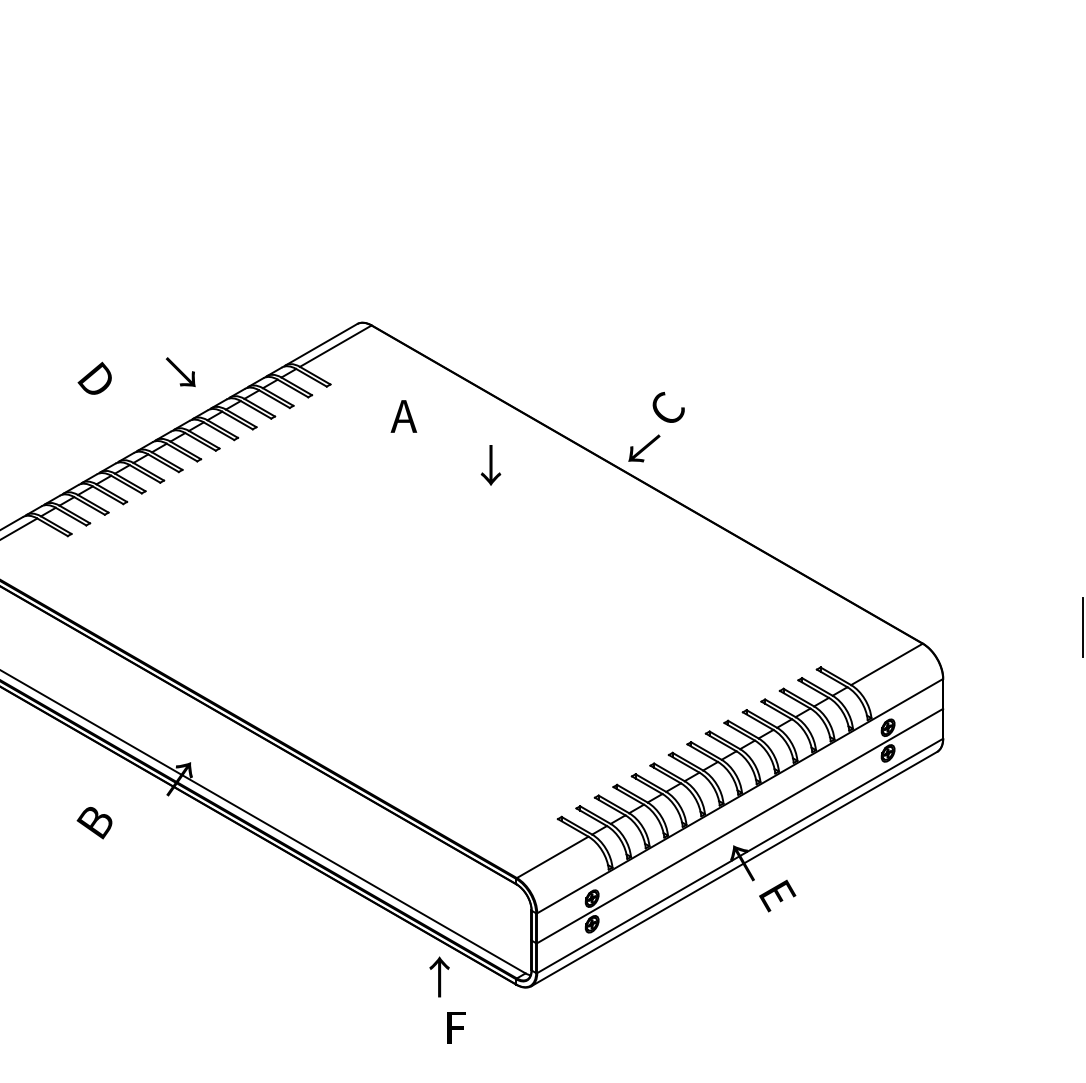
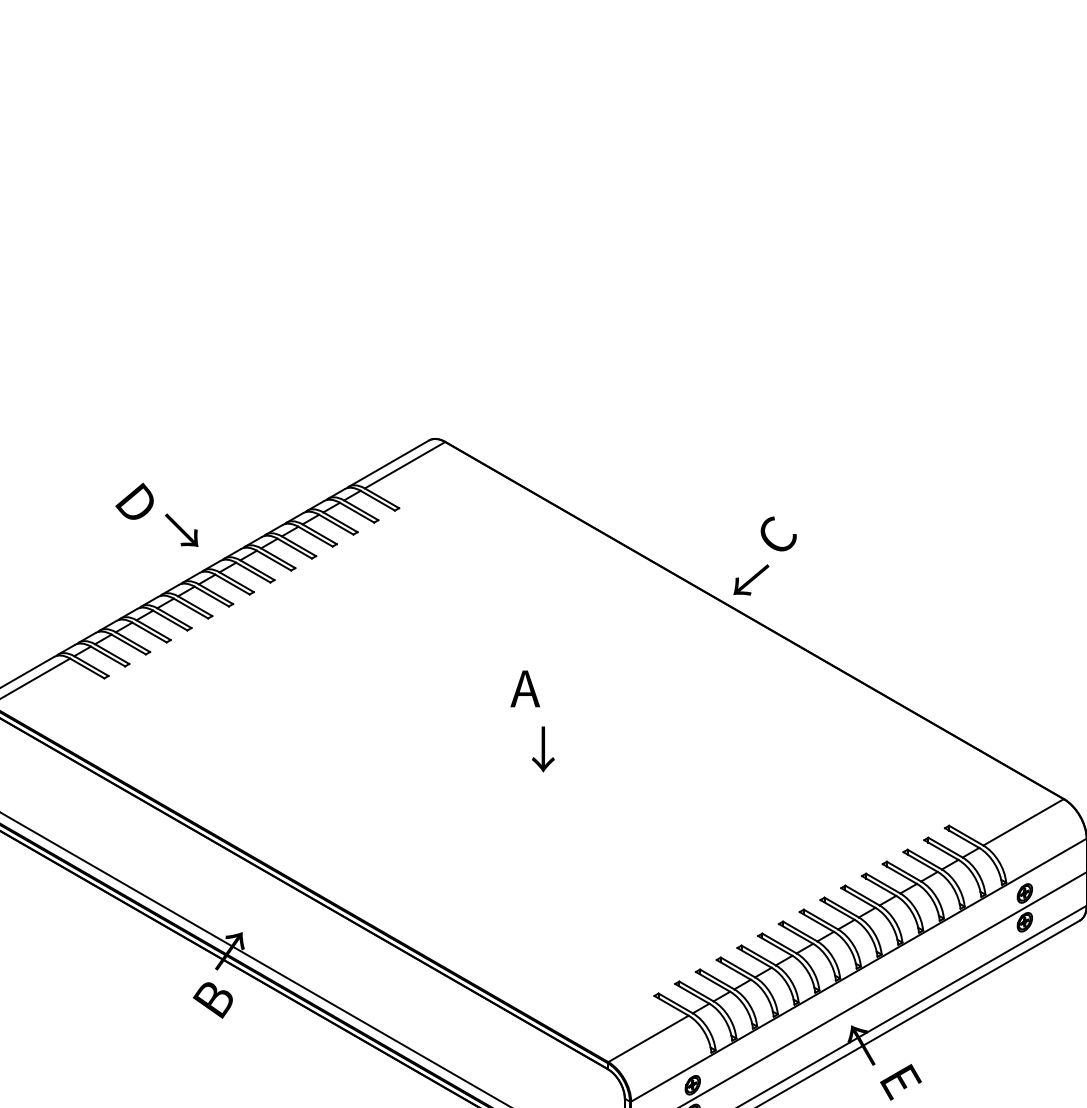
text: (180, 372) -> (181, 530), moved
text: (403, 416) -> (524, 688), moved
text: (490, 465) -> (542, 749), moved
text: (94, 823) -> (212, 1000), moved

